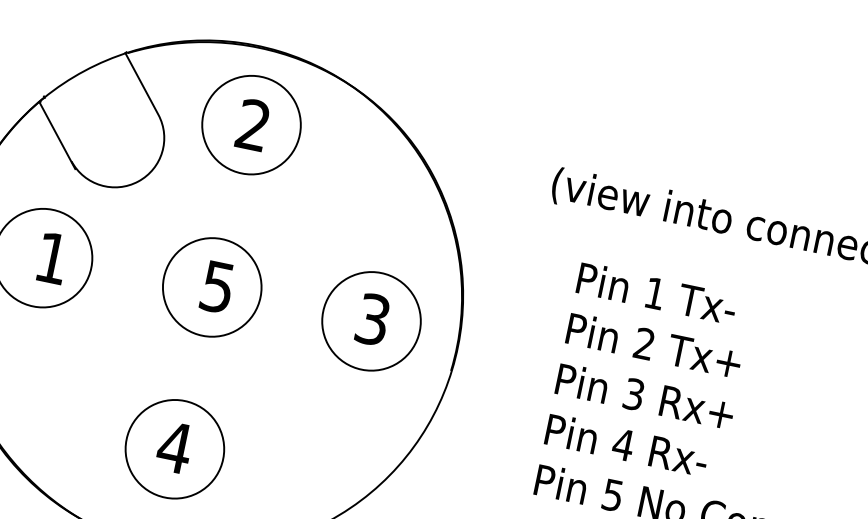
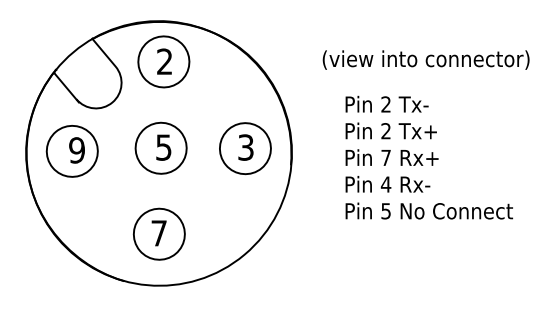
text: (51, 258) -> (76, 150), 1 -> 9
text: (653, 293) -> (385, 104), 1 -> 2
text: (632, 393) -> (385, 157), 3 -> 7
text: (173, 447) -> (158, 233), 4 -> 7

